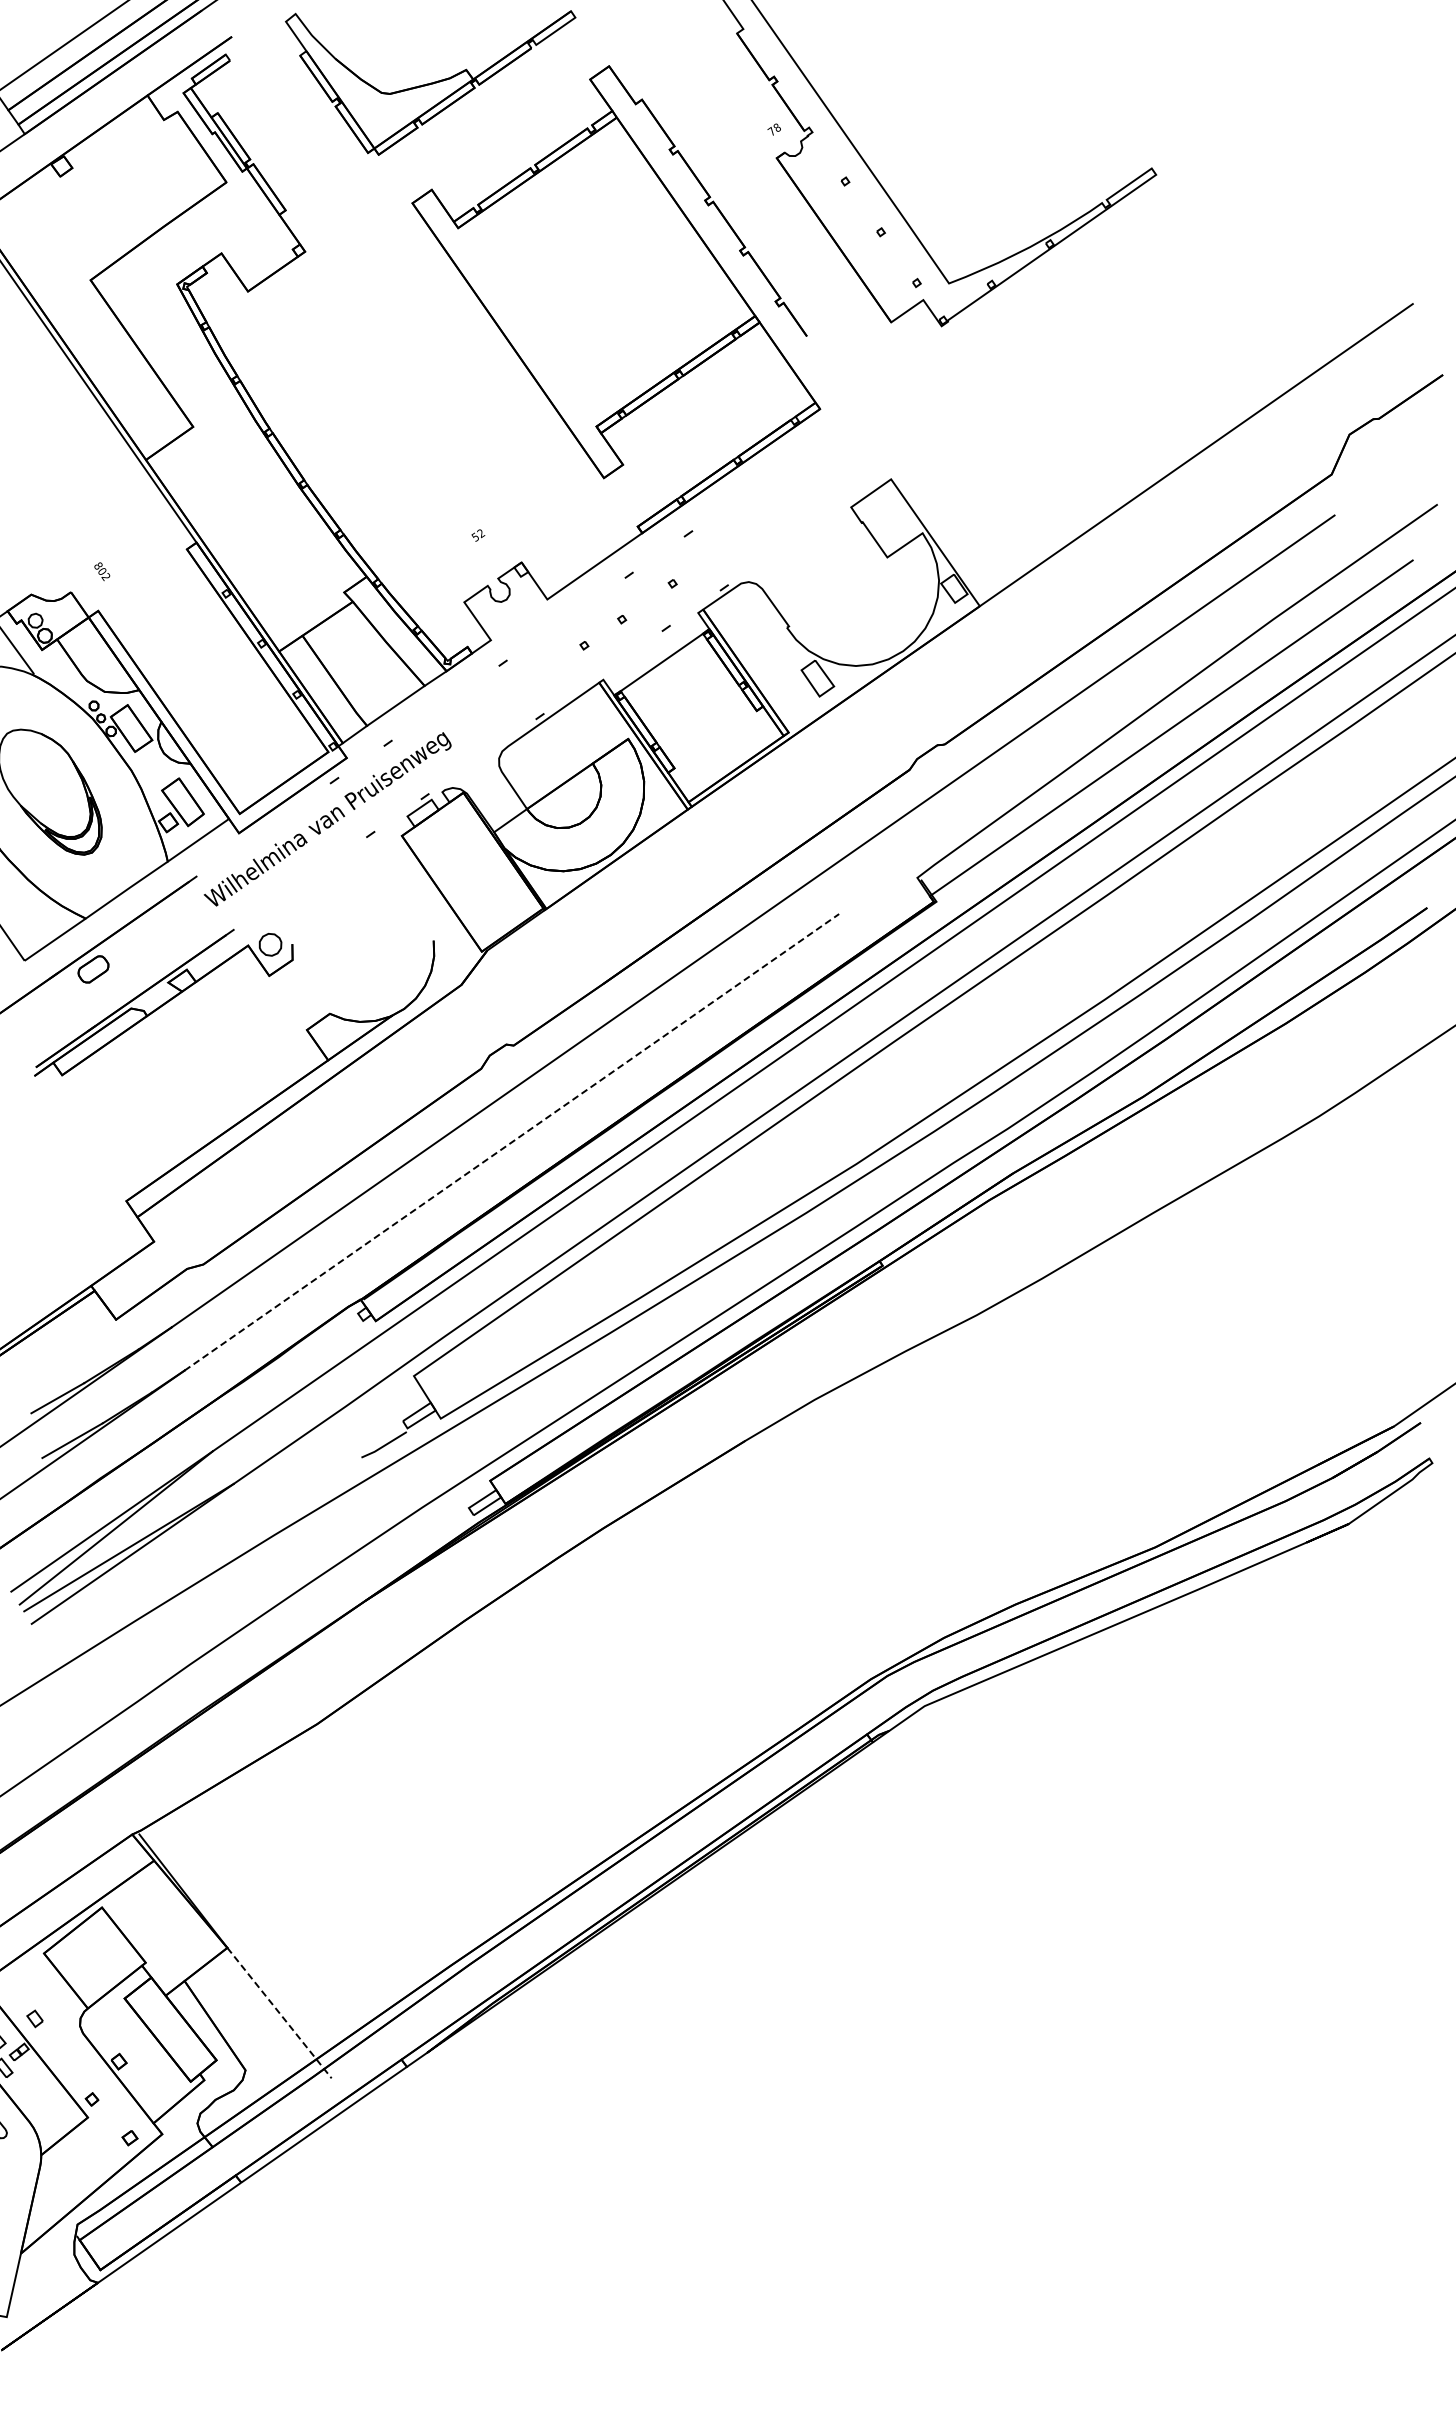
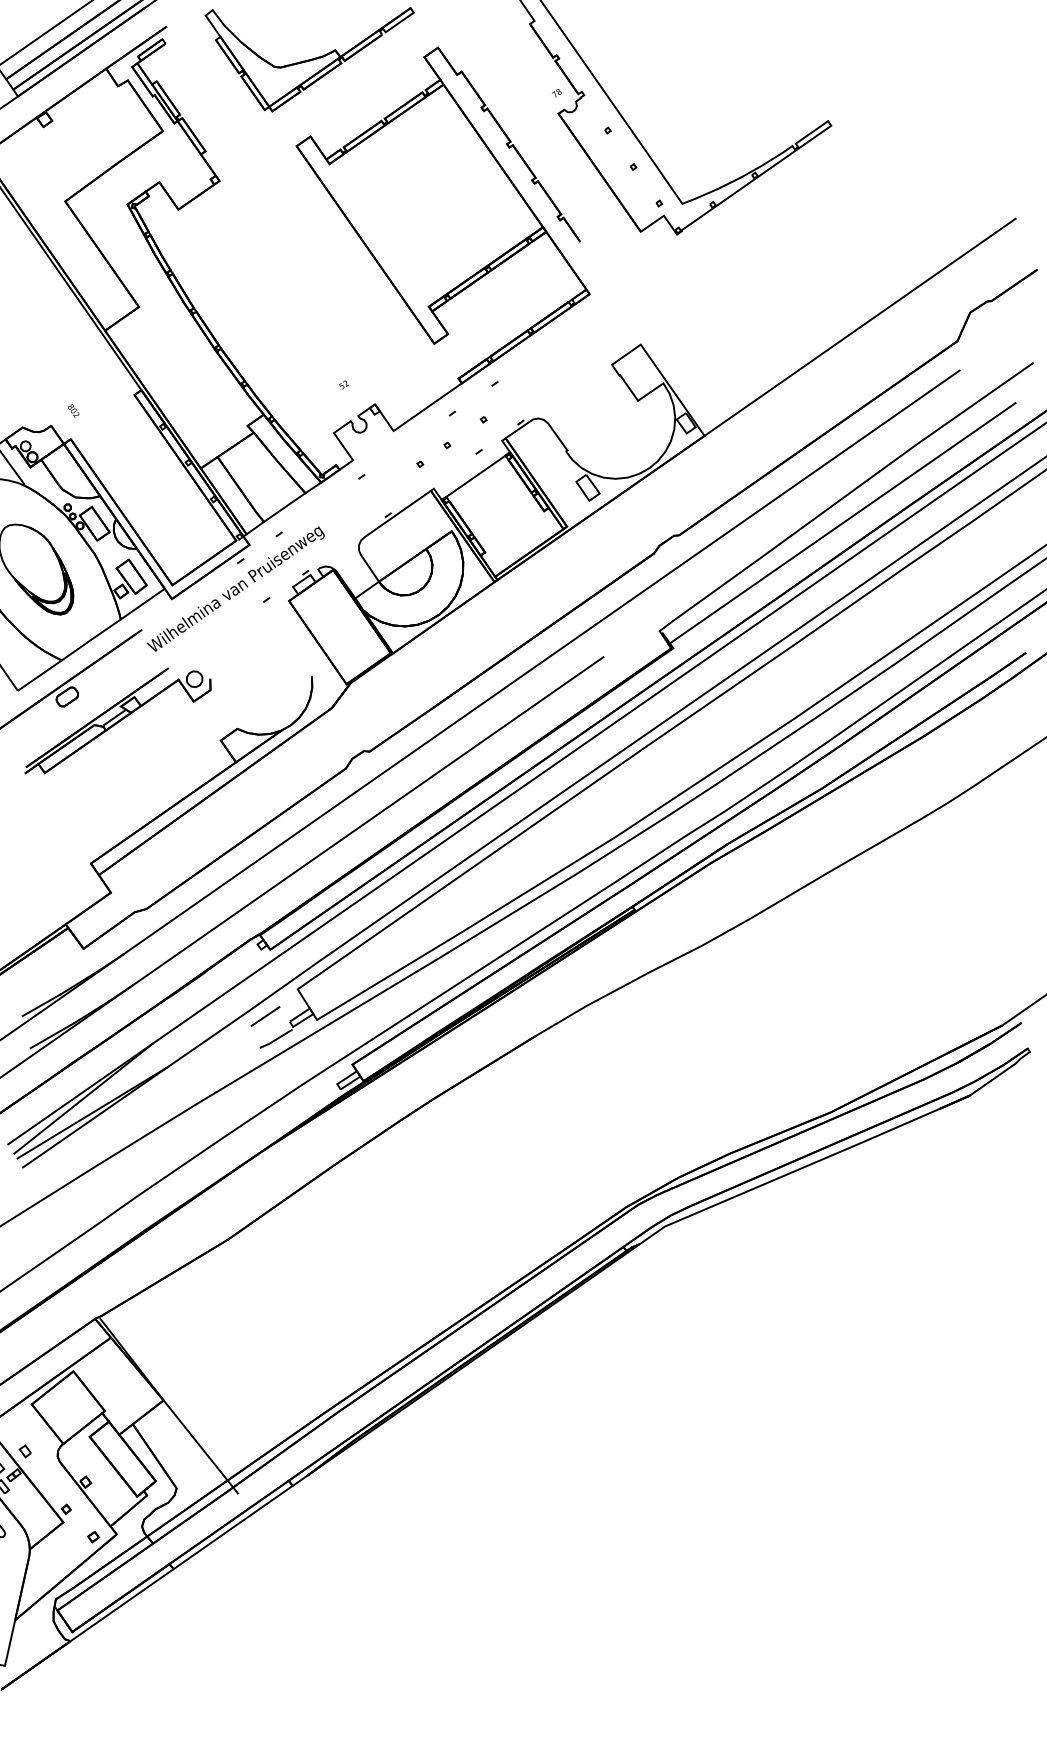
line: (158, 998) -> (114, 717), added
line: (512, 1142) -> (368, 821), dashed -> solid
line: (368, 1413) -> (265, 1016), added
line: (280, 2013) -> (201, 1447), dashed -> solid

